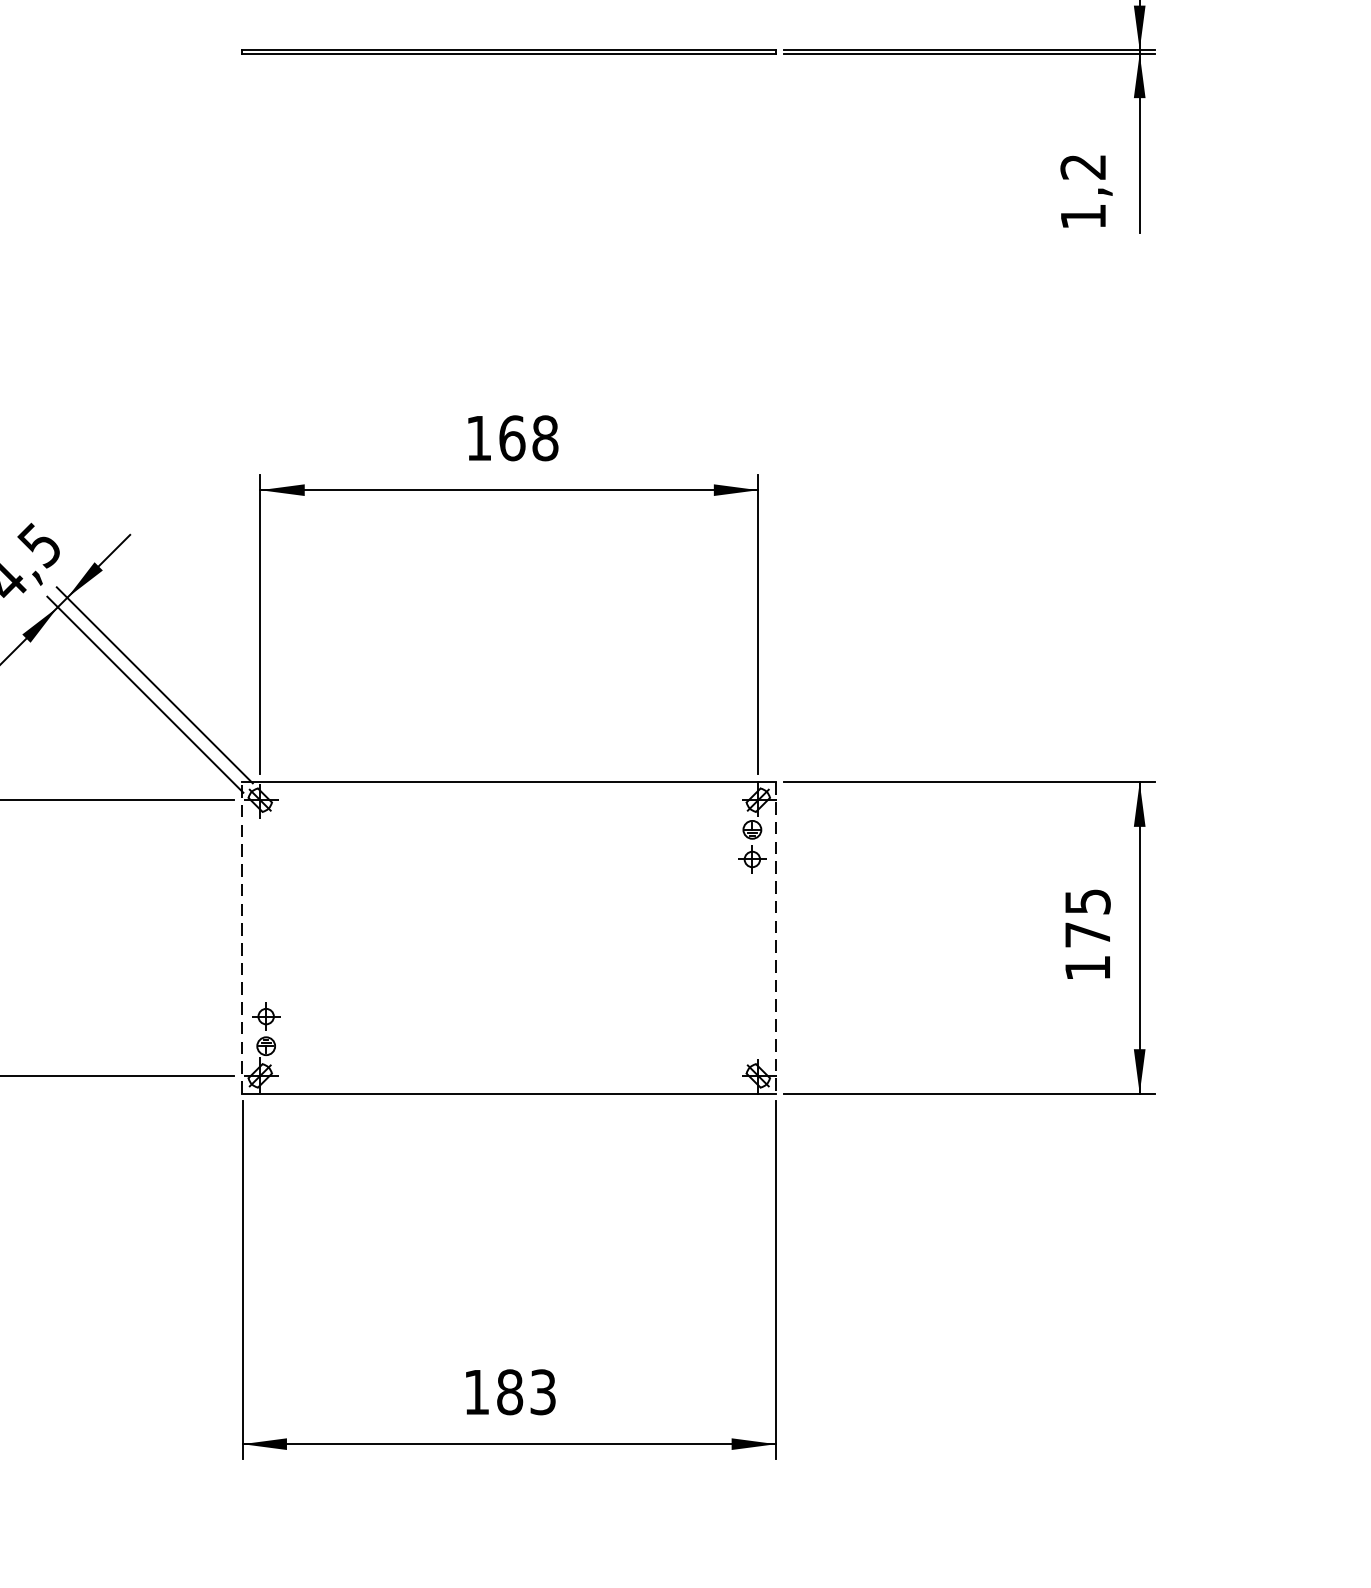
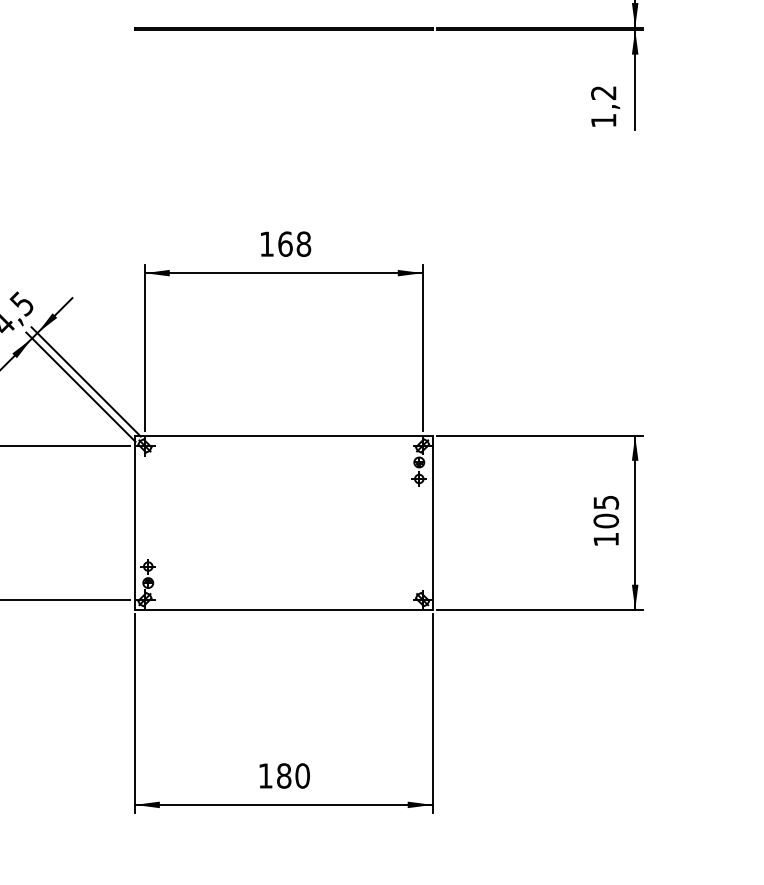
text: (1086, 933) -> (605, 520), 175 -> 105
line: (243, 937) -> (135, 522), dashed -> solid
line: (776, 937) -> (432, 522), dashed -> solid
text: (542, 1391) -> (302, 775), 183 -> 180

